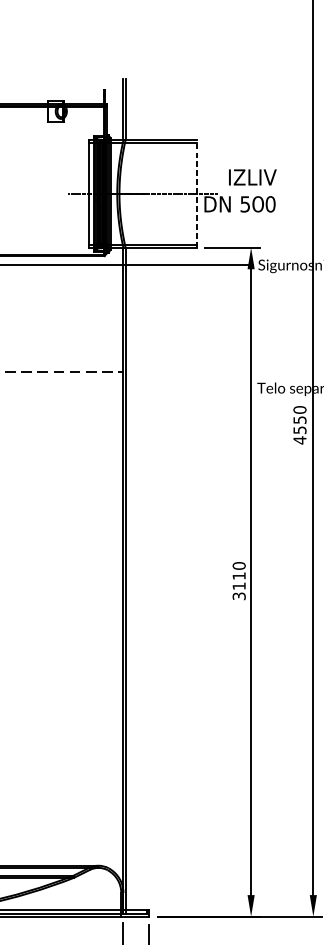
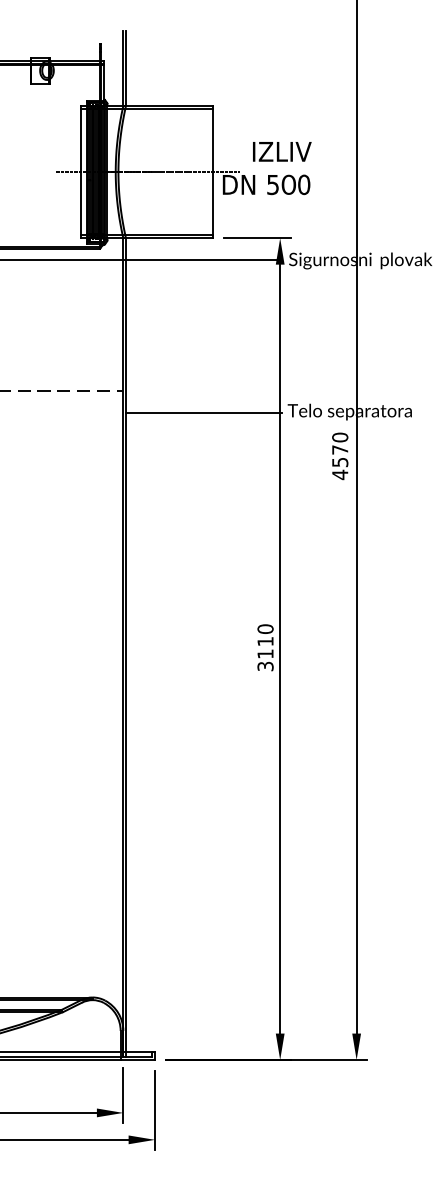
line: (196, 193) -> (213, 171), dashed -> solid
line: (188, 389) -> (203, 412), added
text: (300, 419) -> (340, 449), 4550 -> 4570

